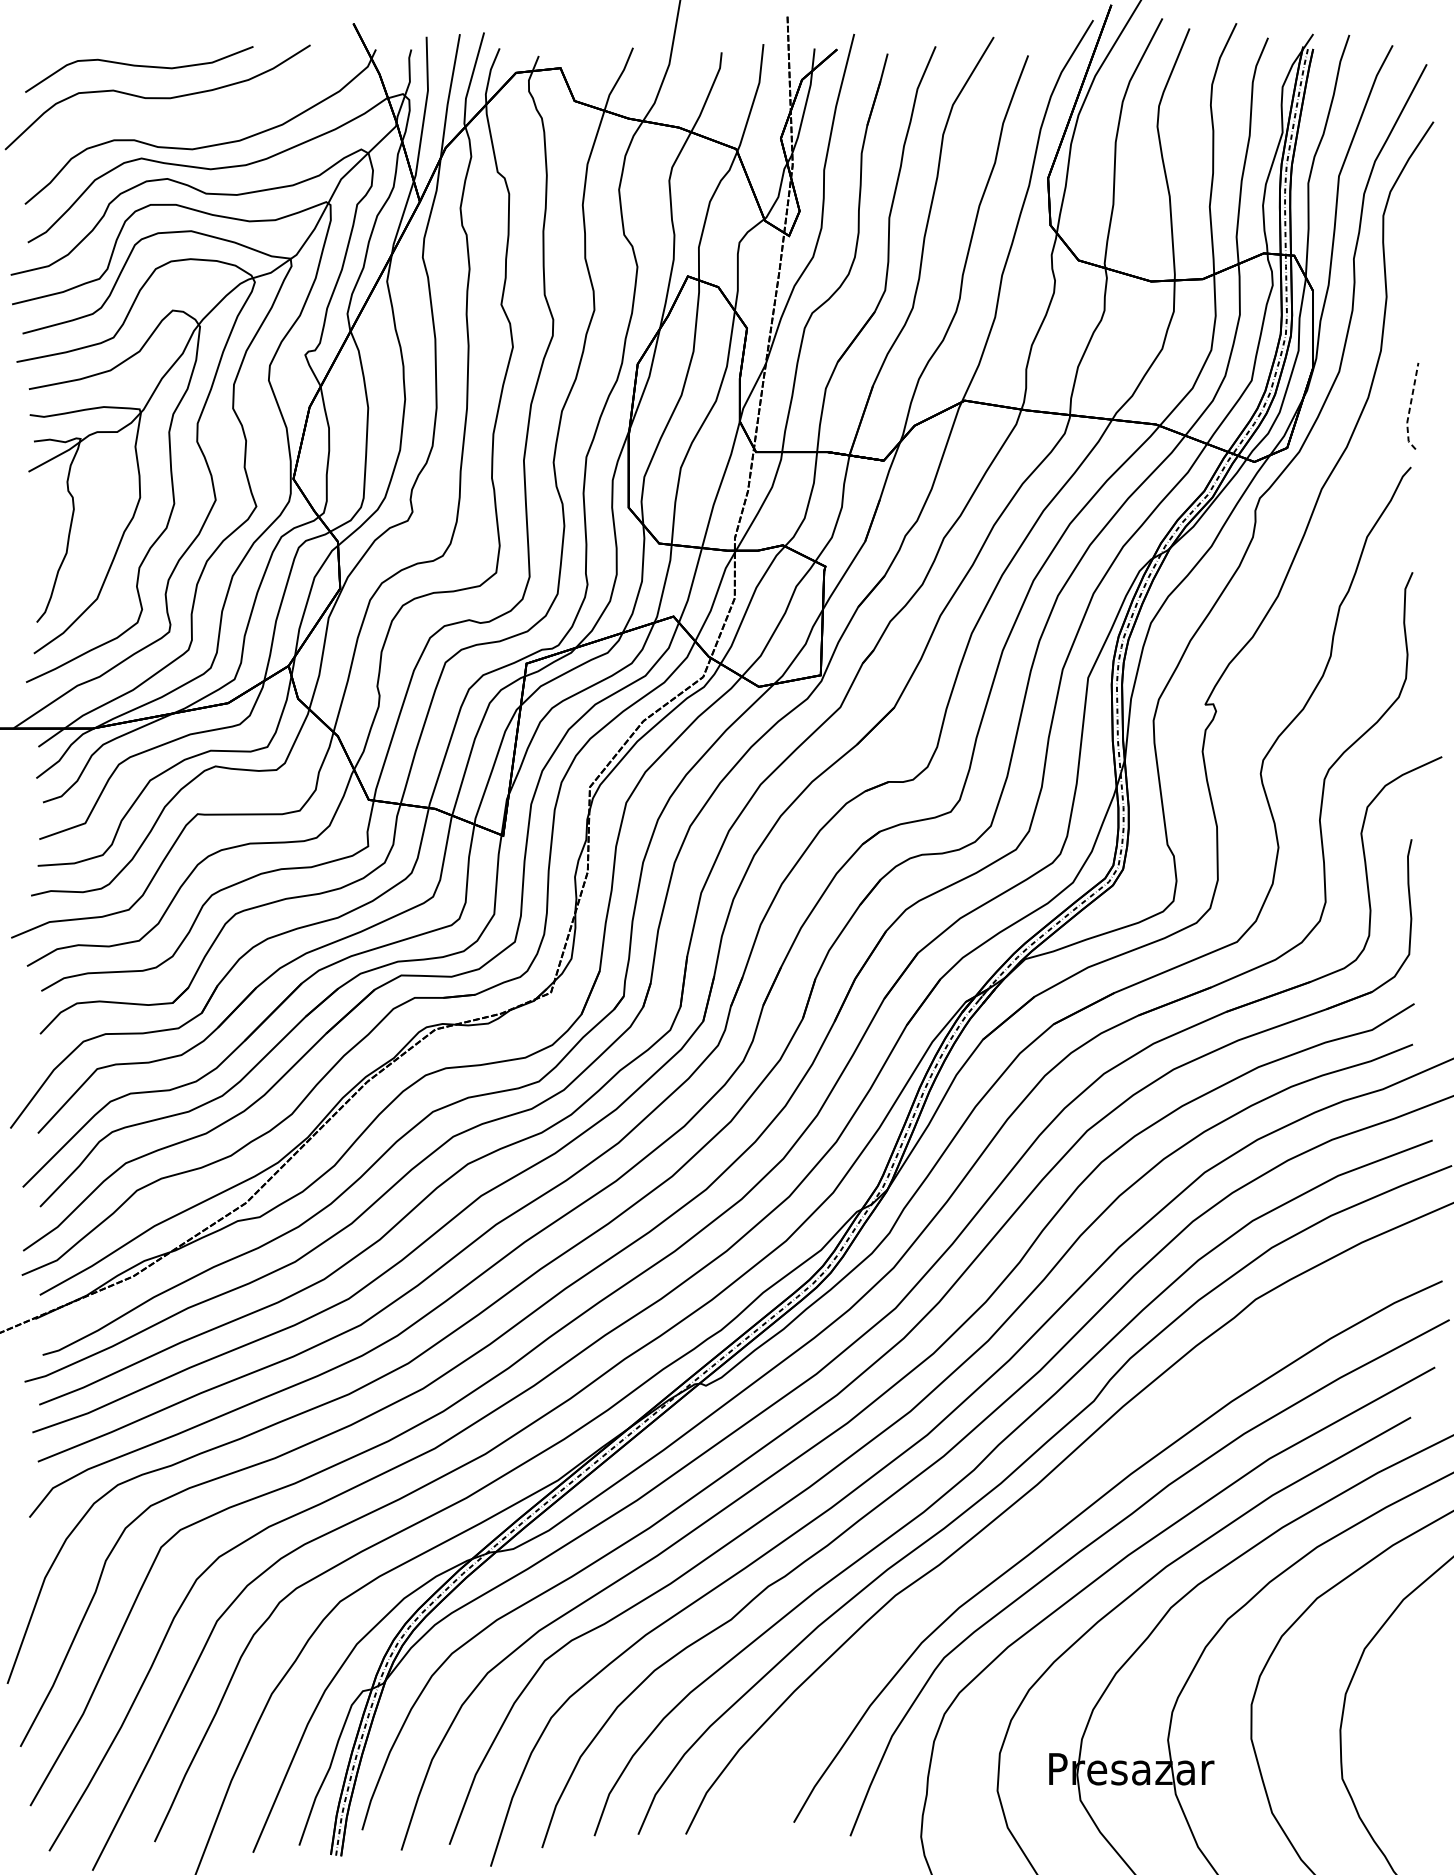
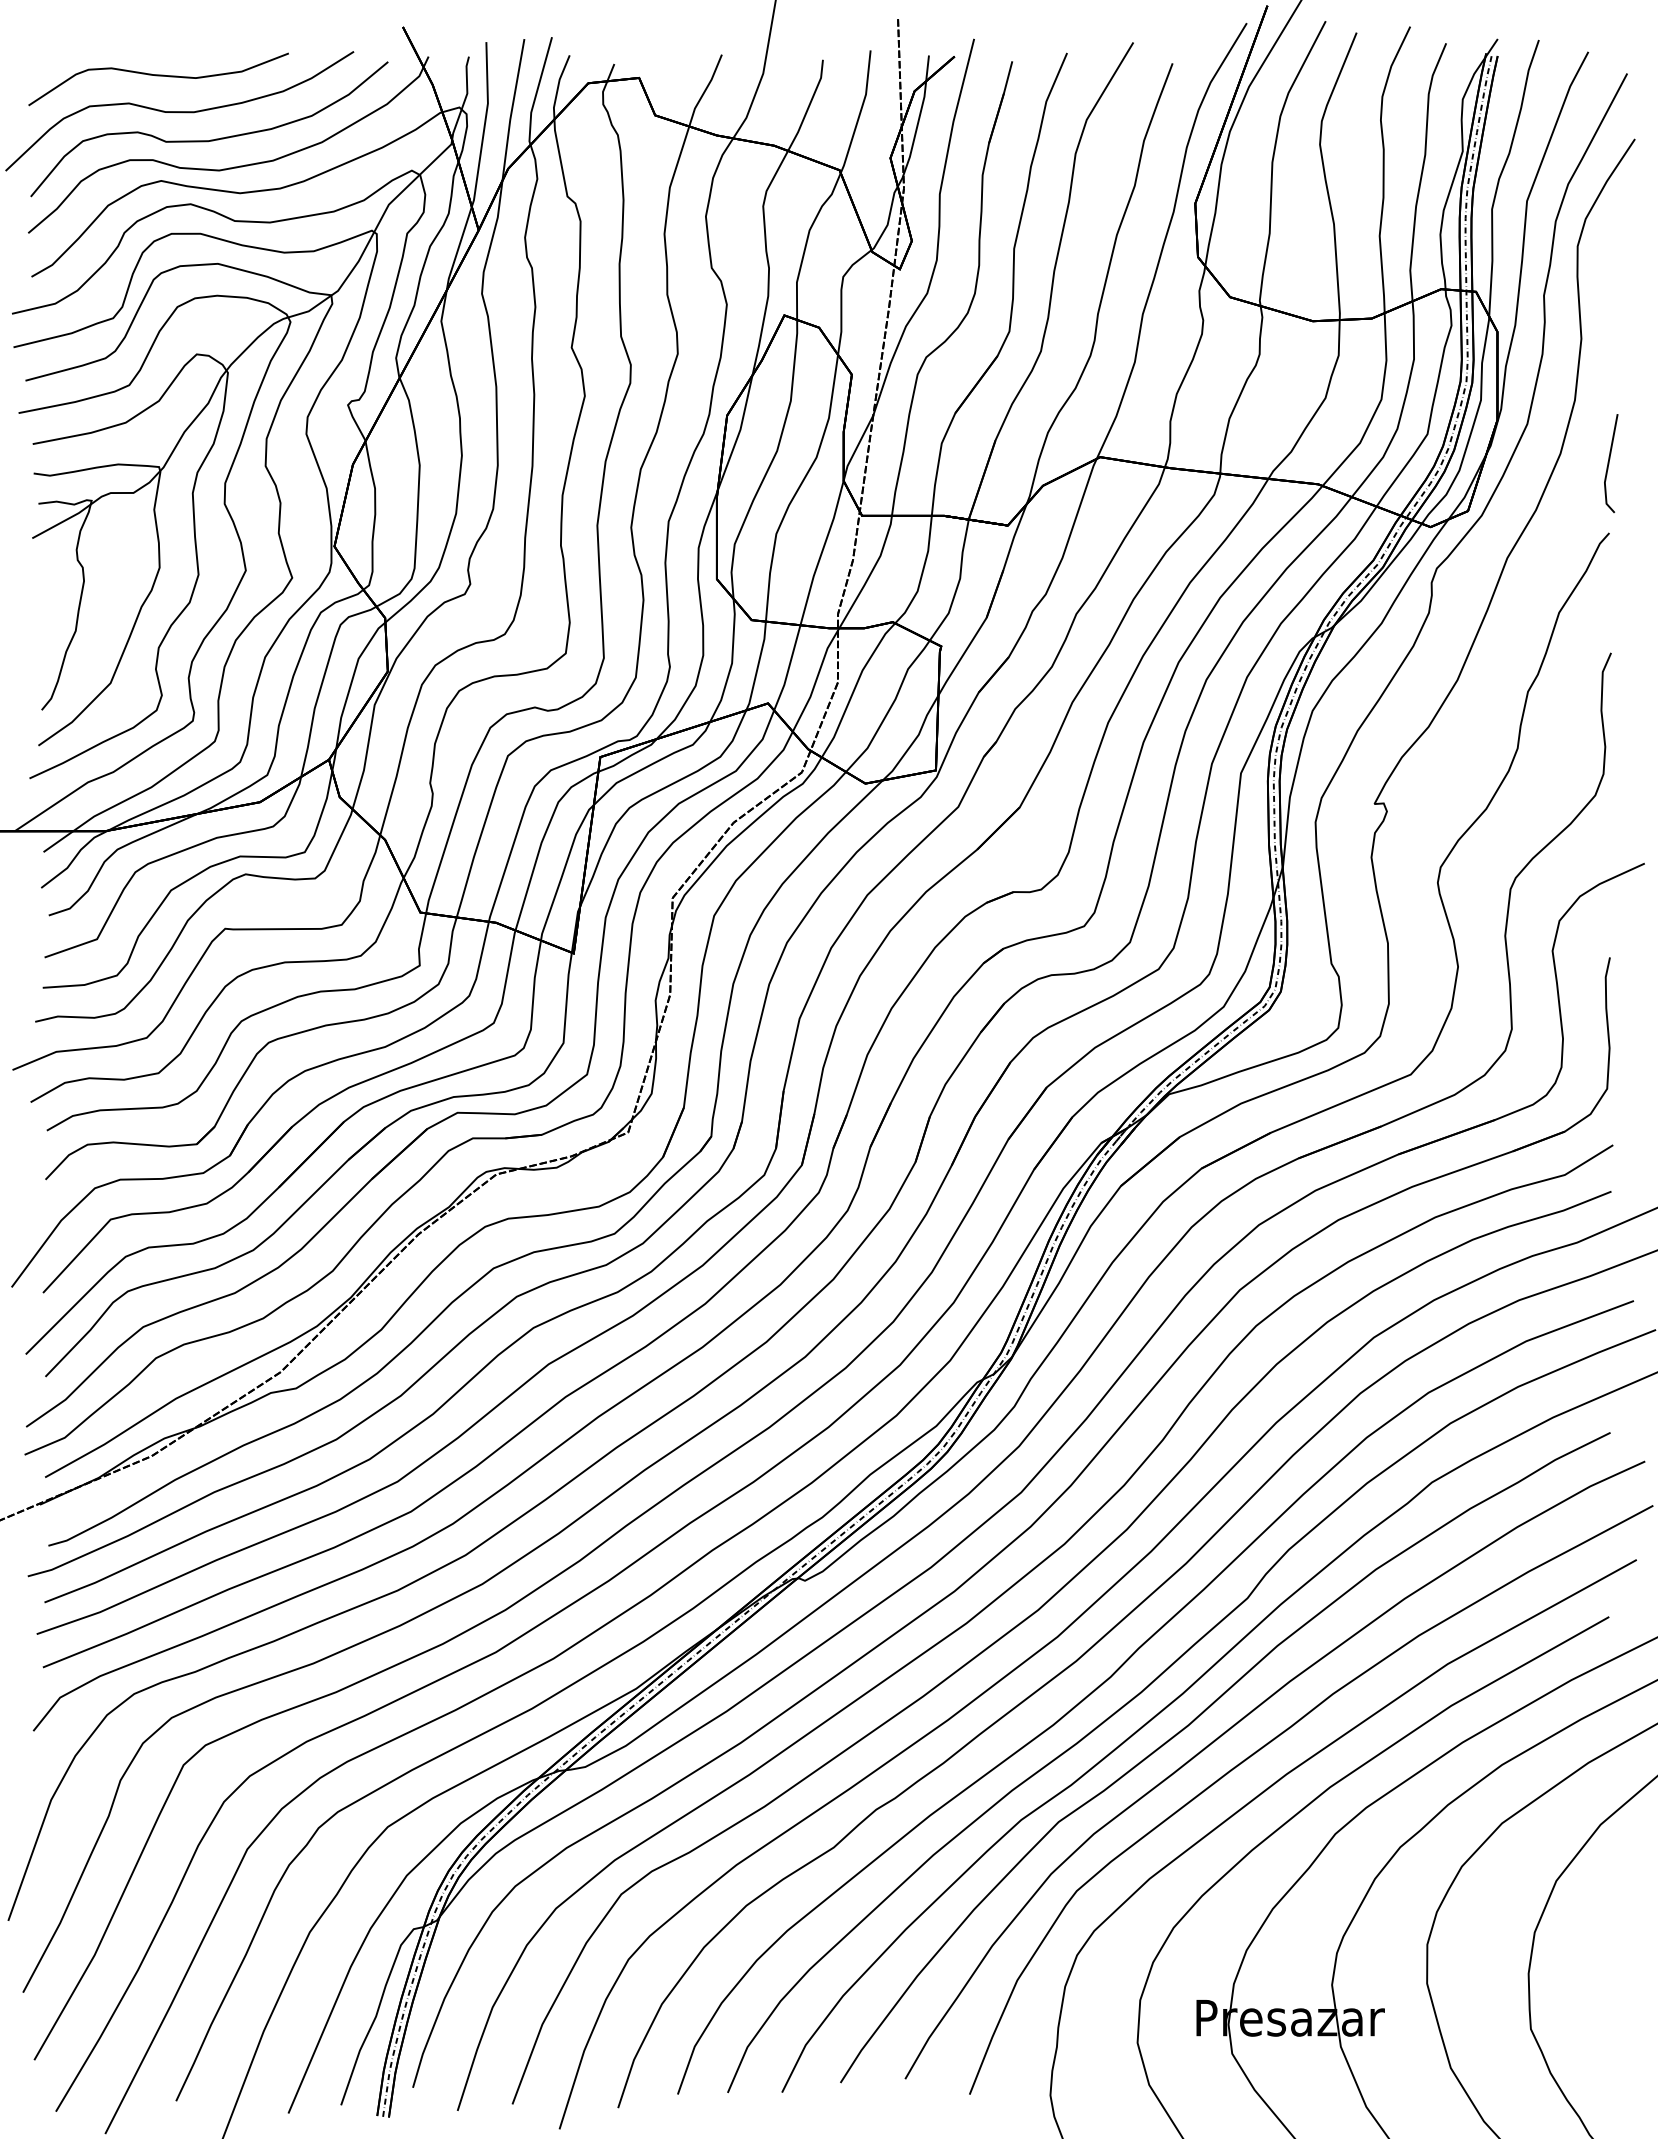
curve: (184, 122) -> (210, 139), added
line: (1409, 407) -> (1607, 465), dashed -> solid
curve: (1045, 1510) -> (1192, 1723), added

